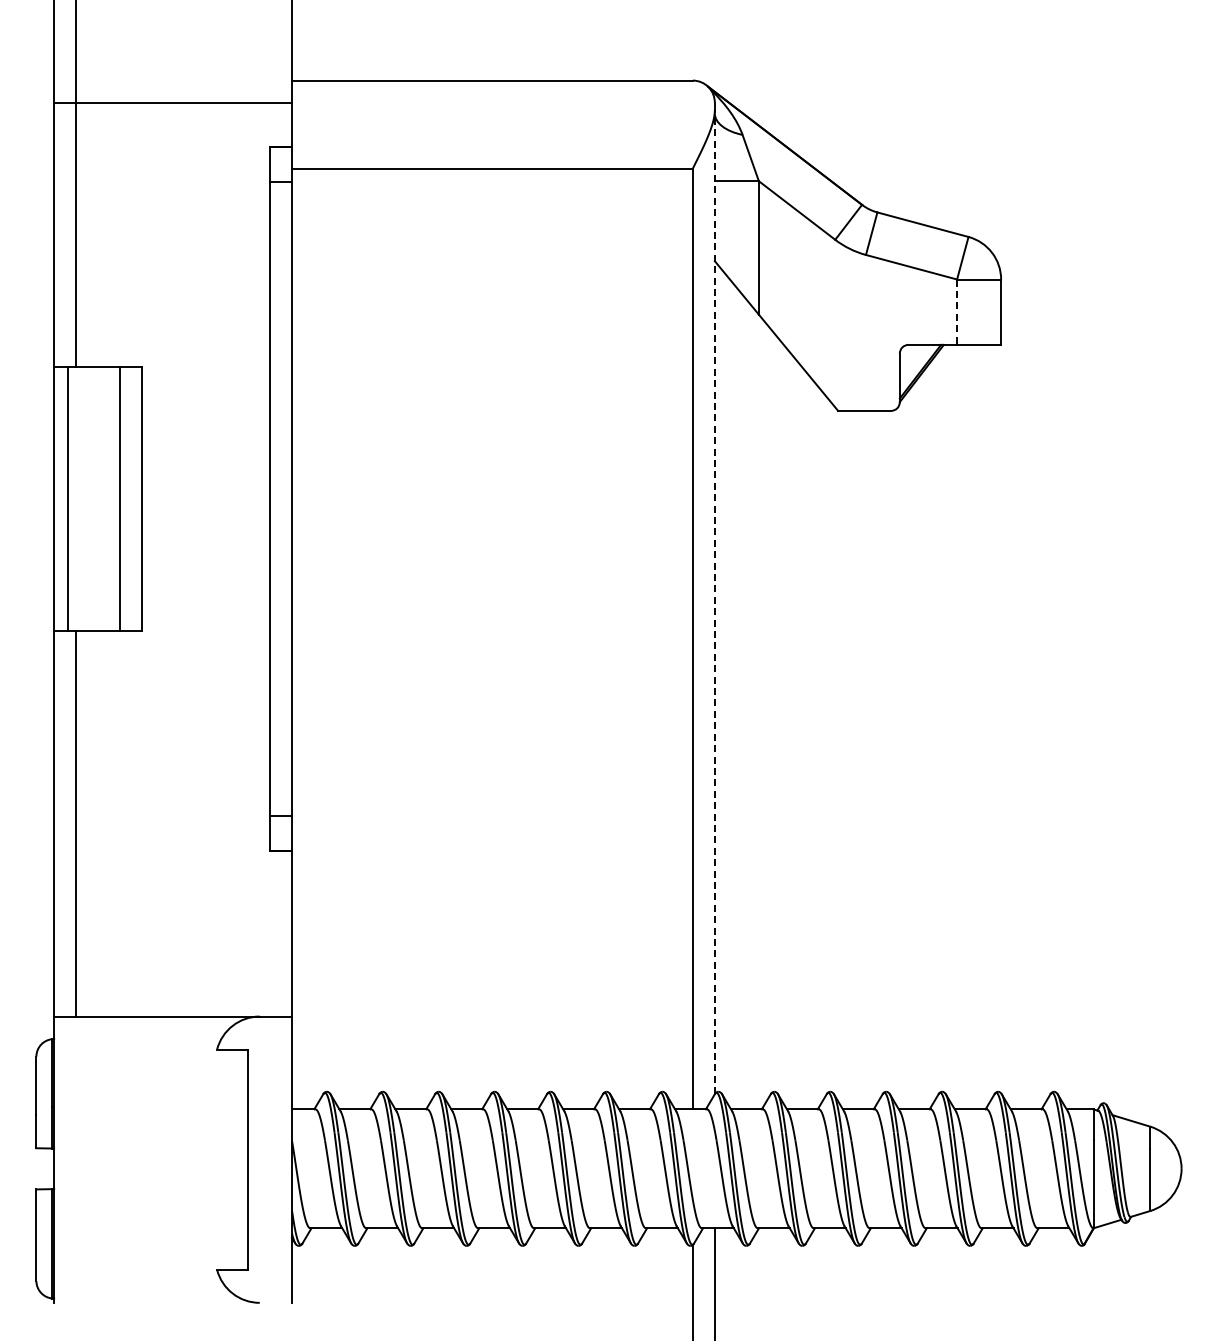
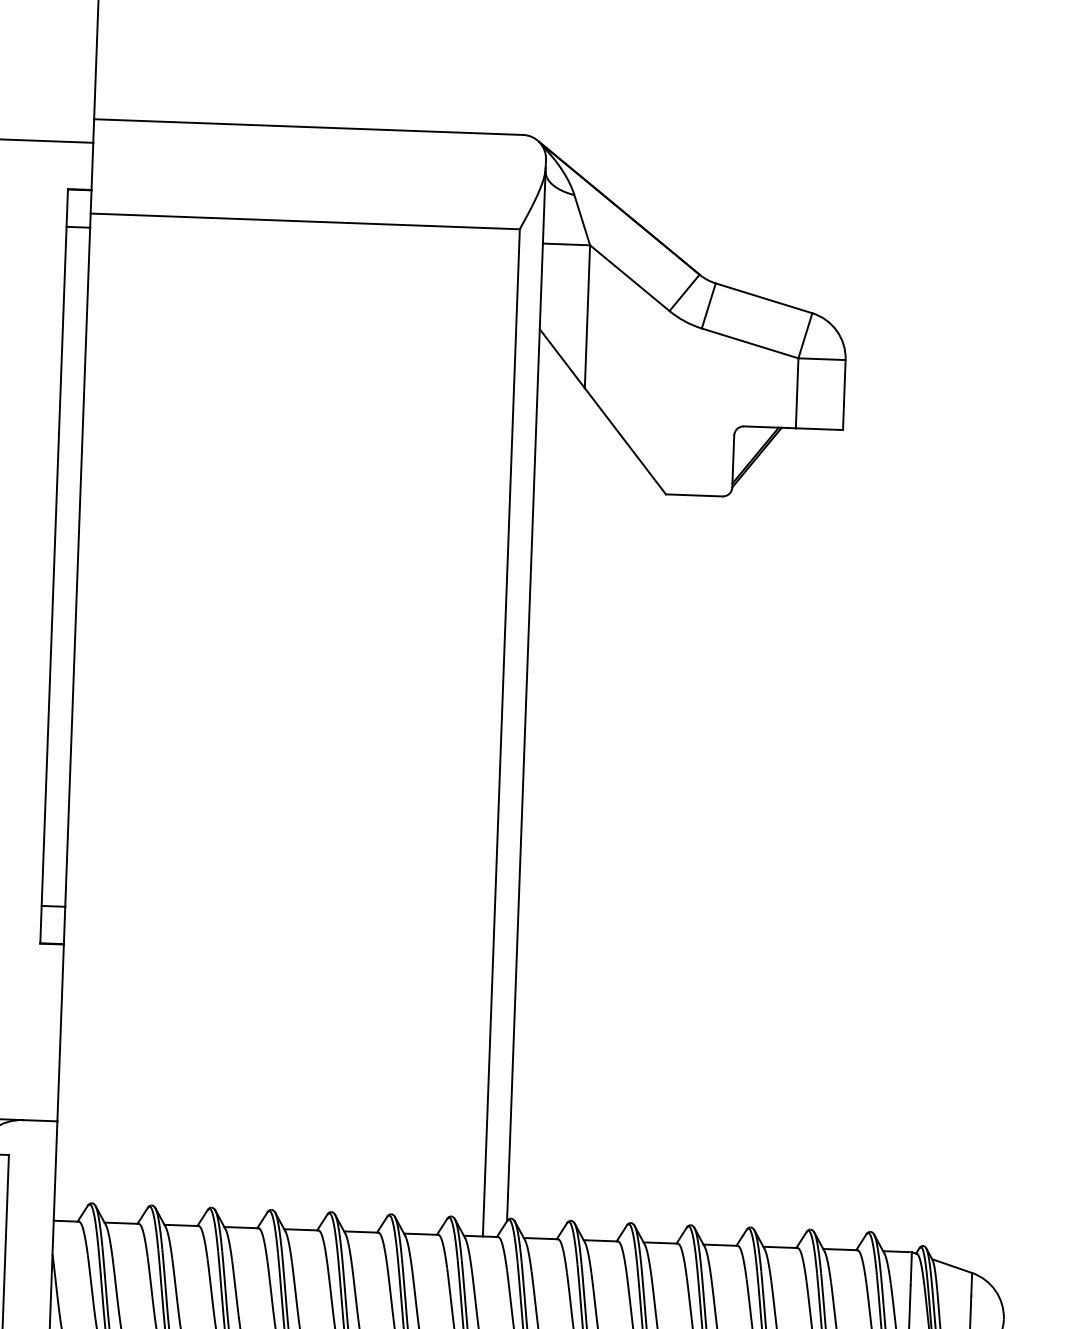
line: (957, 312) -> (797, 393), dashed -> solid
line: (714, 602) -> (526, 694), dashed -> solid

